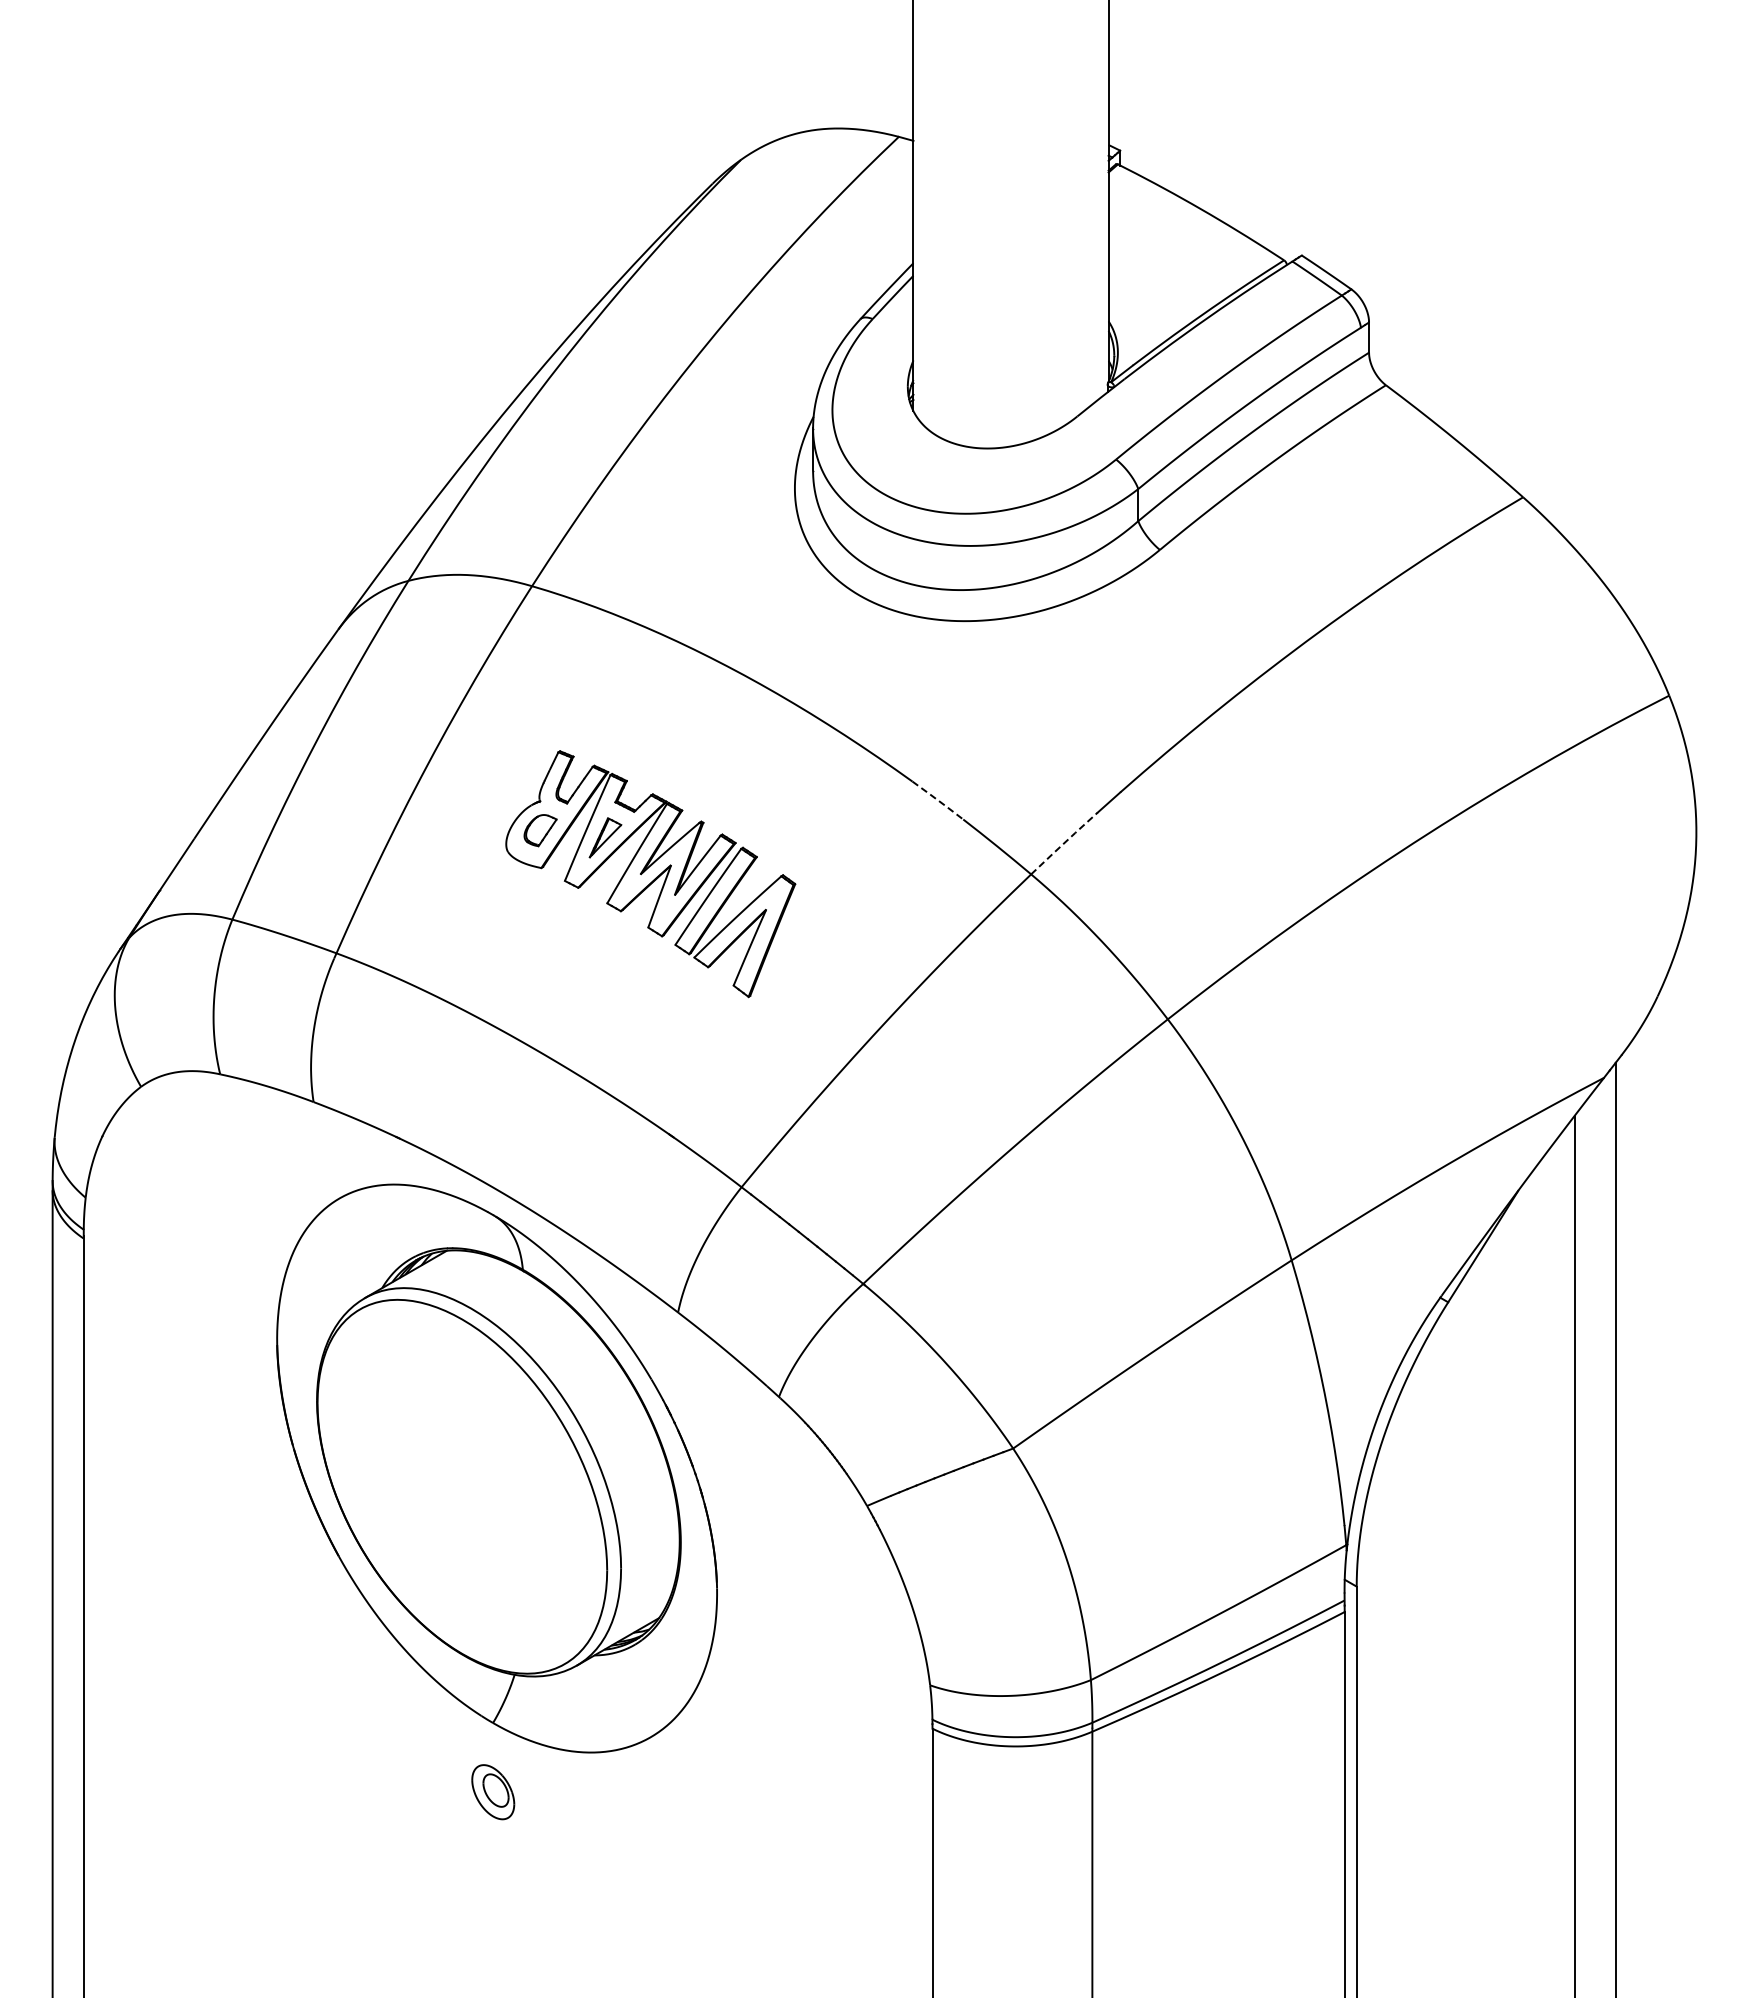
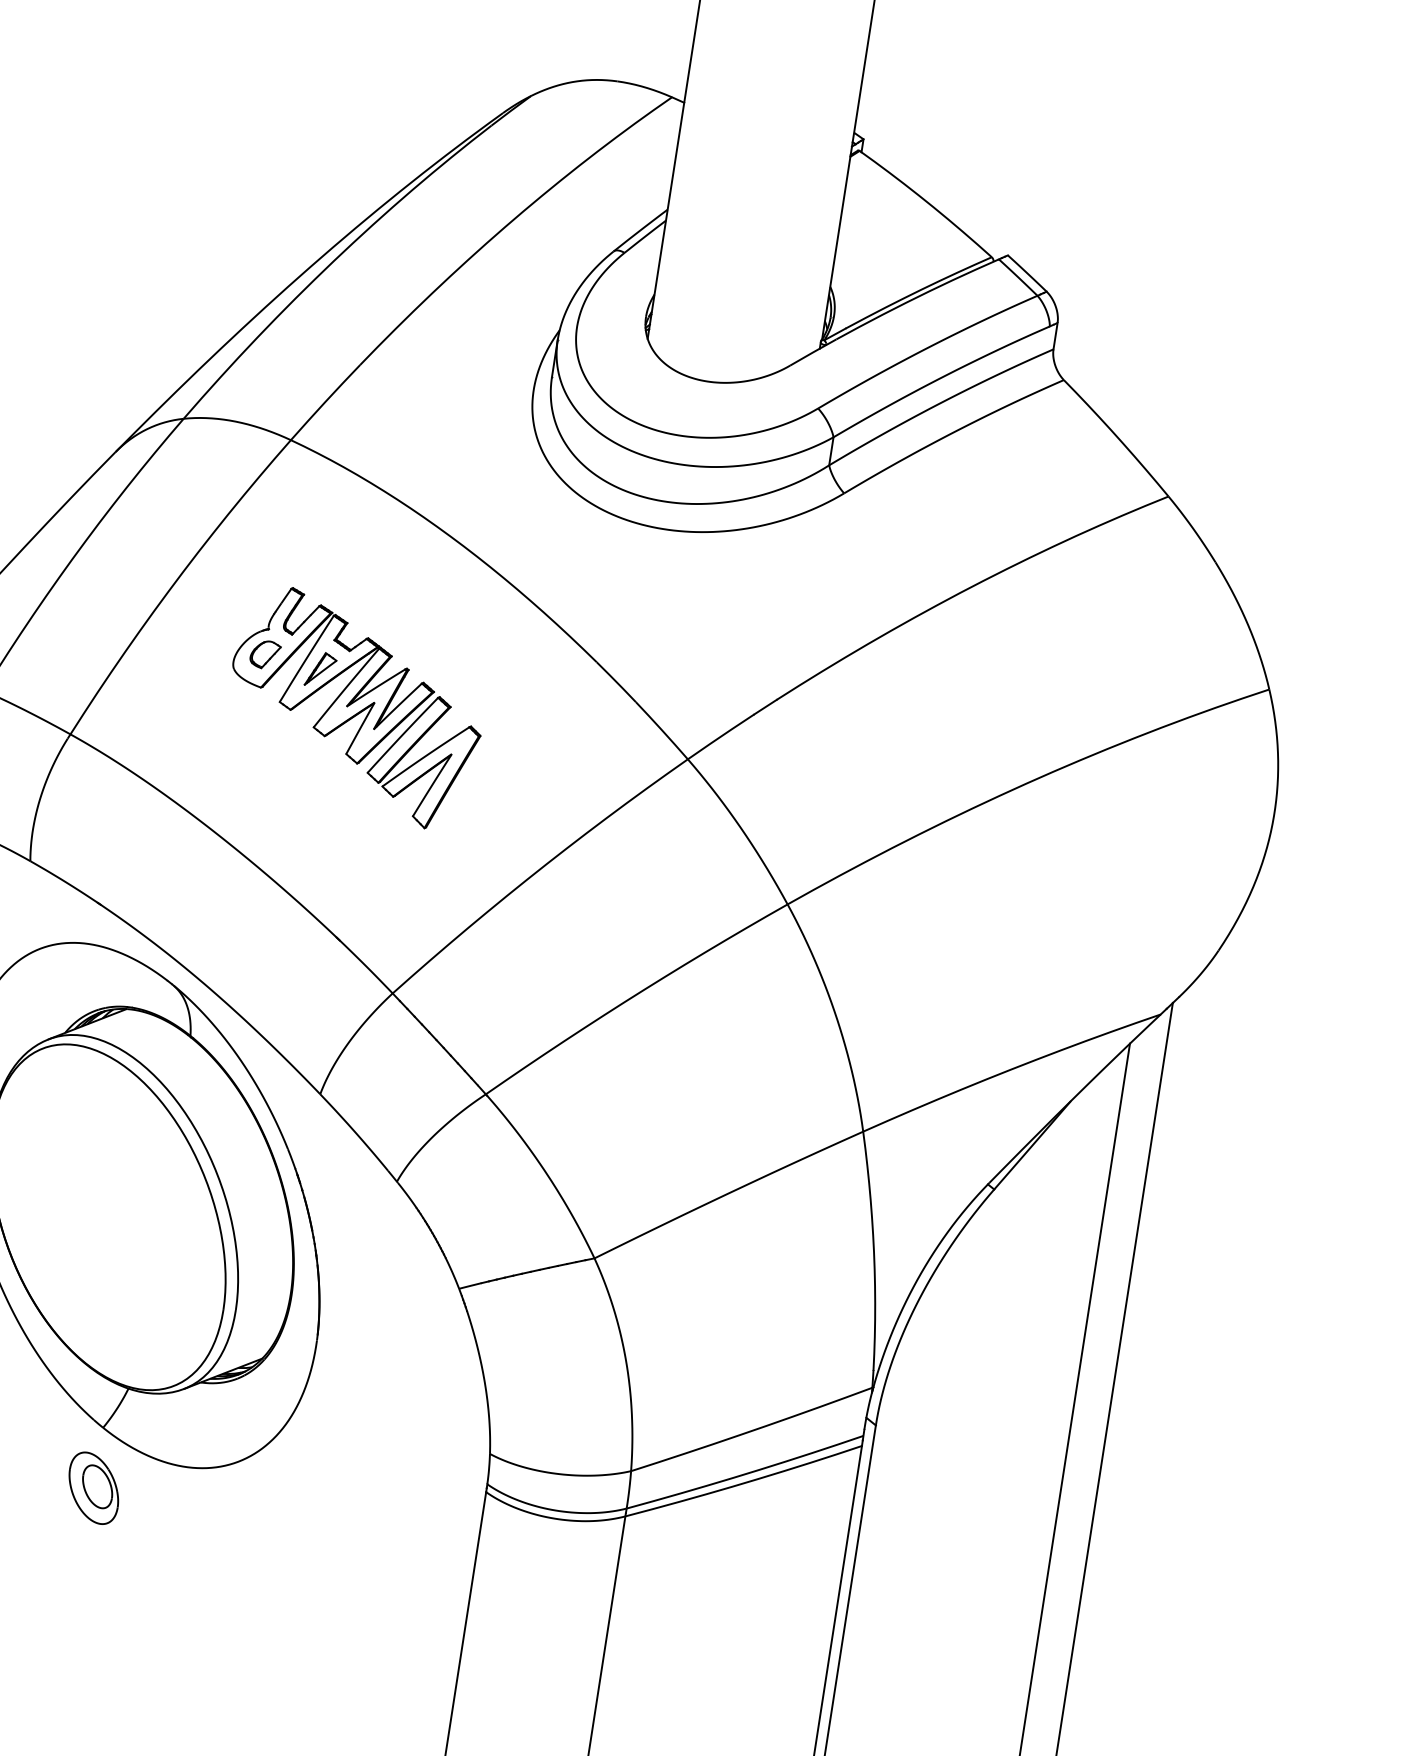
line: (938, 800) -> (616, 682), dashed -> solid
line: (1064, 842) -> (721, 736), dashed -> solid
part: (493, 1791) -> (94, 1487), size x1.43

